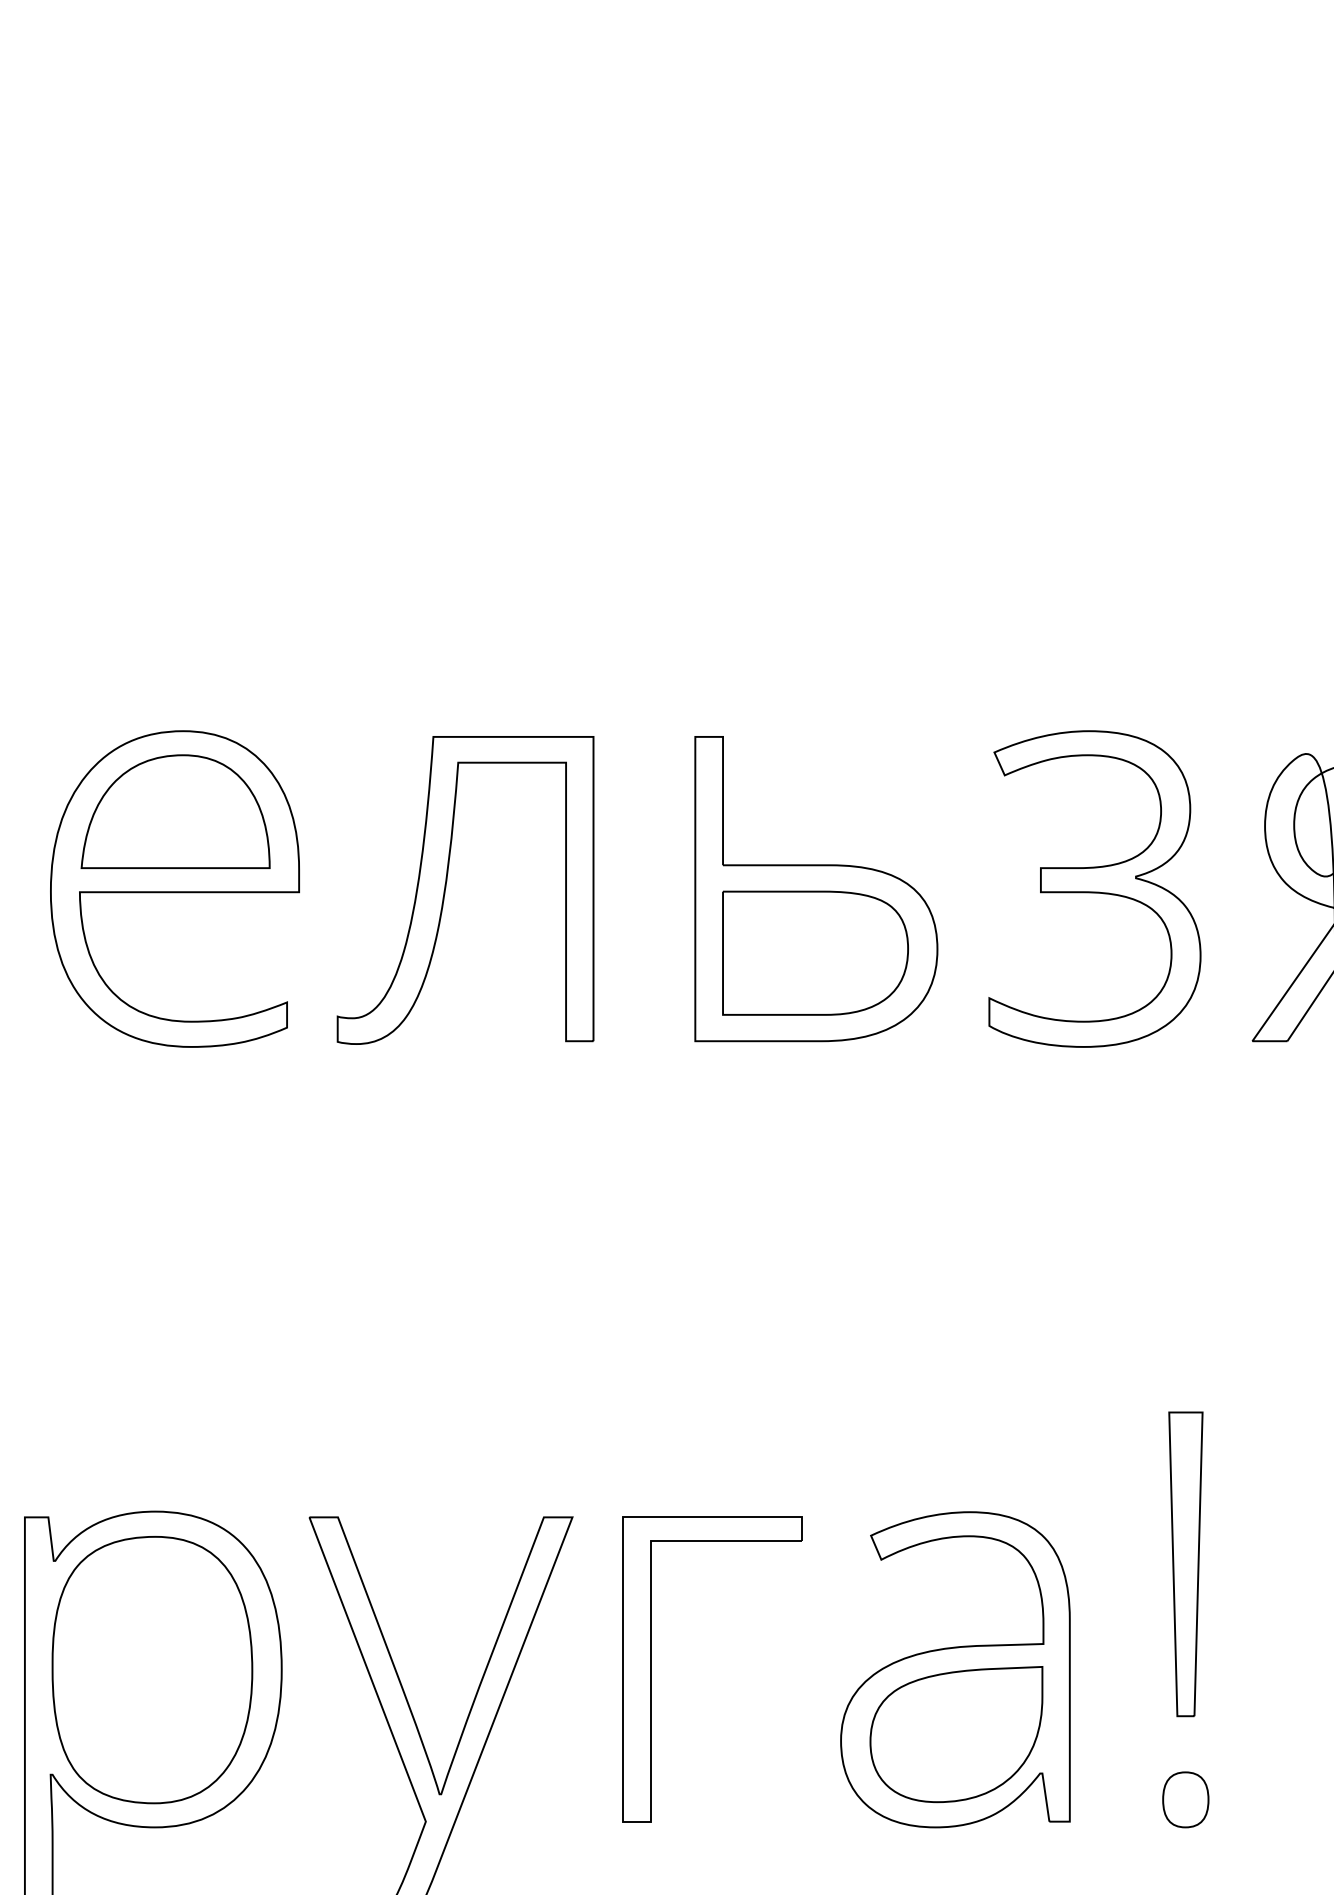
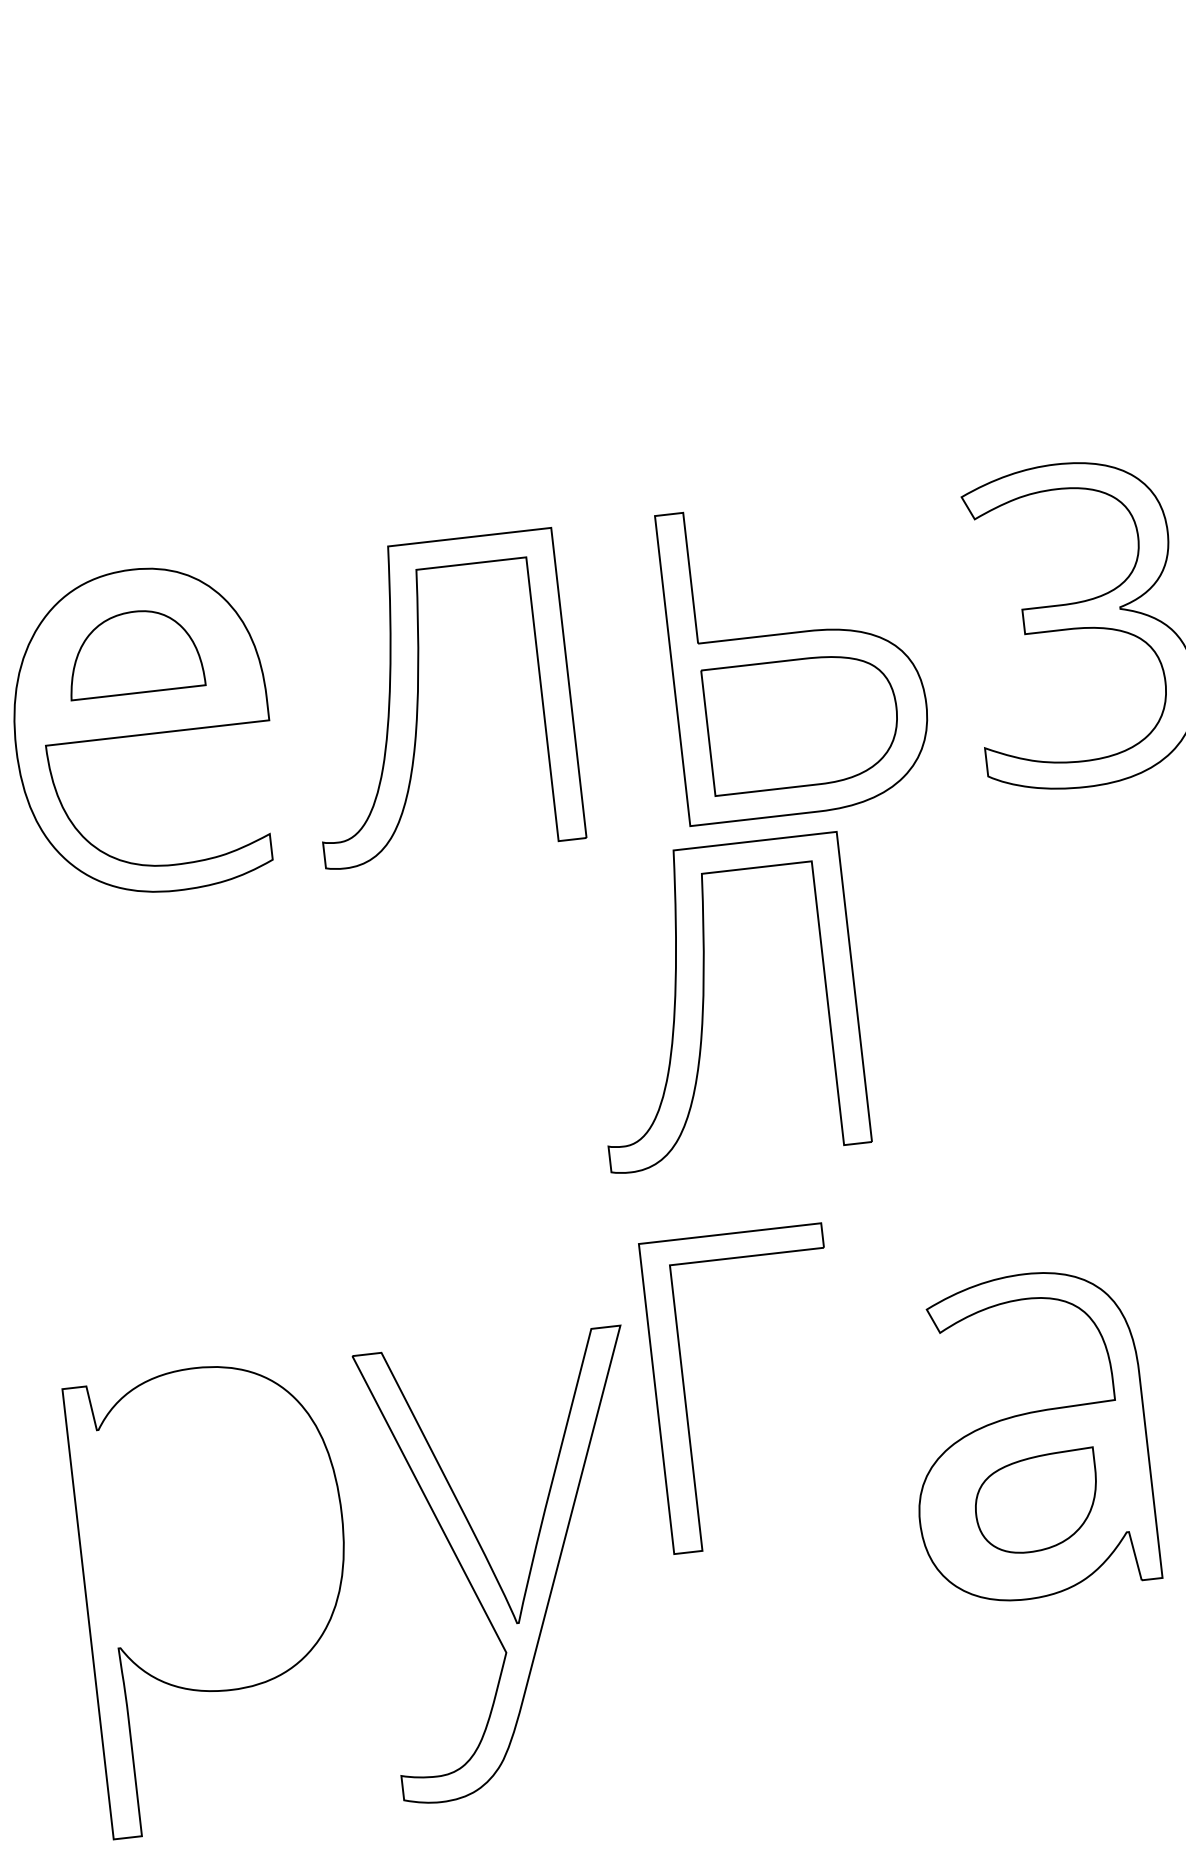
part: (175, 811) -> (133, 652), size x0.7
part: (689, 1214) -> (704, 1003), added
part: (651, 1669) -> (685, 1395), moved
part: (152, 1670) -> (210, 1530), removed
part: (956, 1734) -> (1036, 1502), size x0.7

